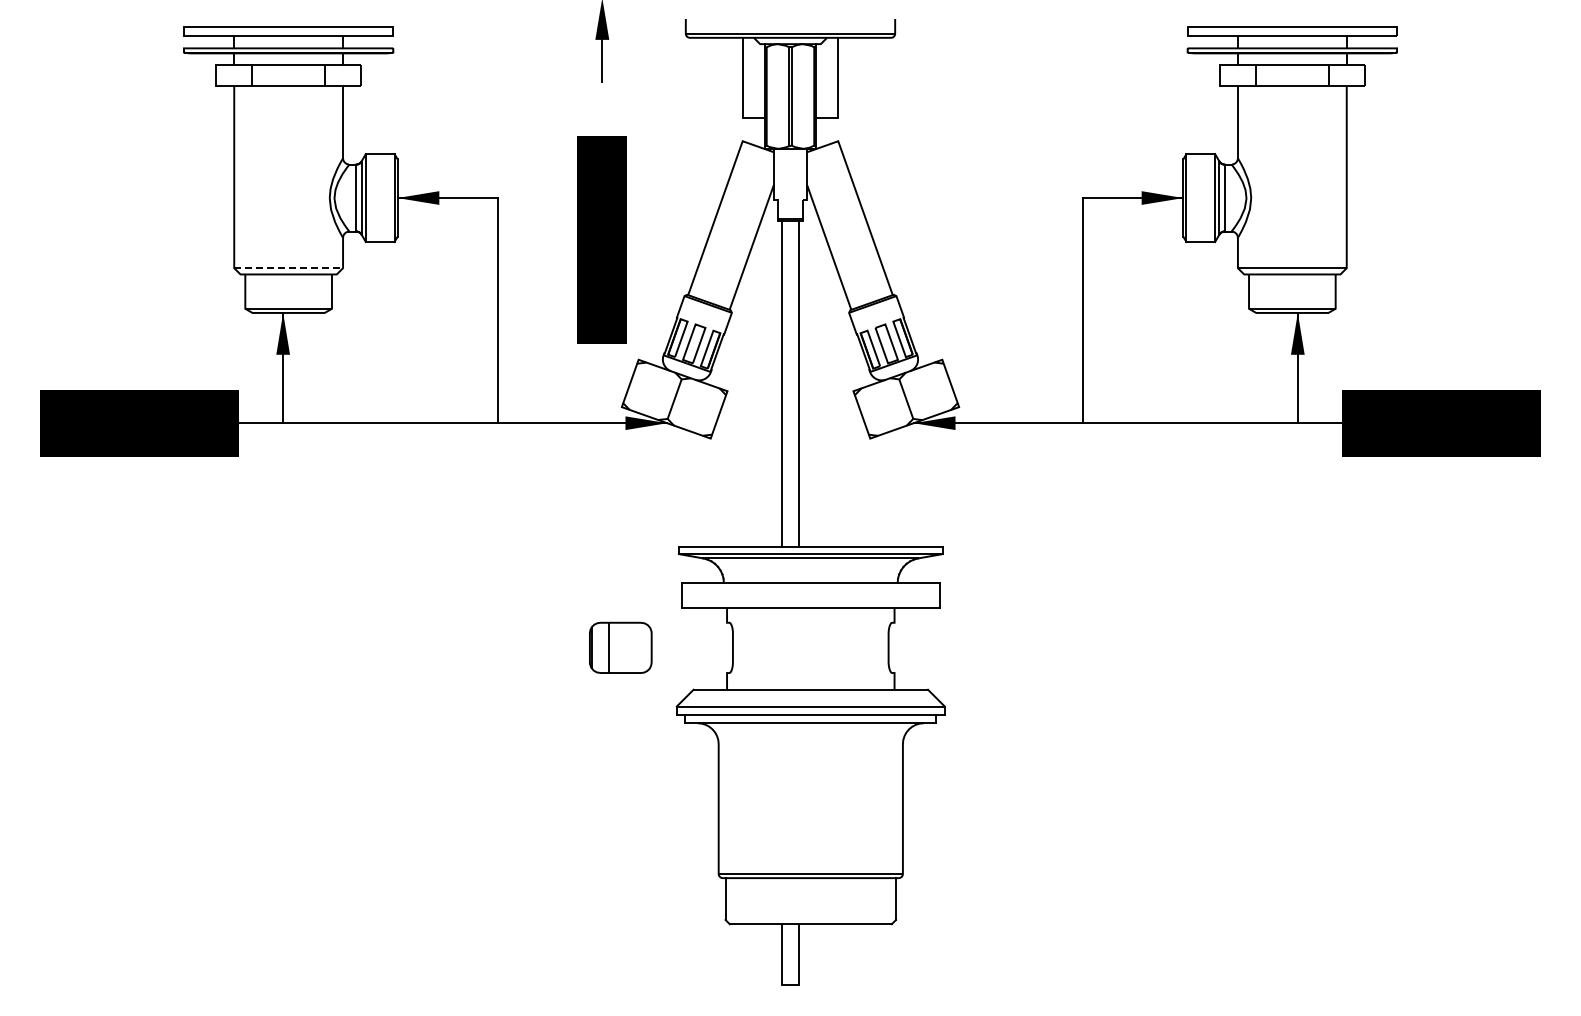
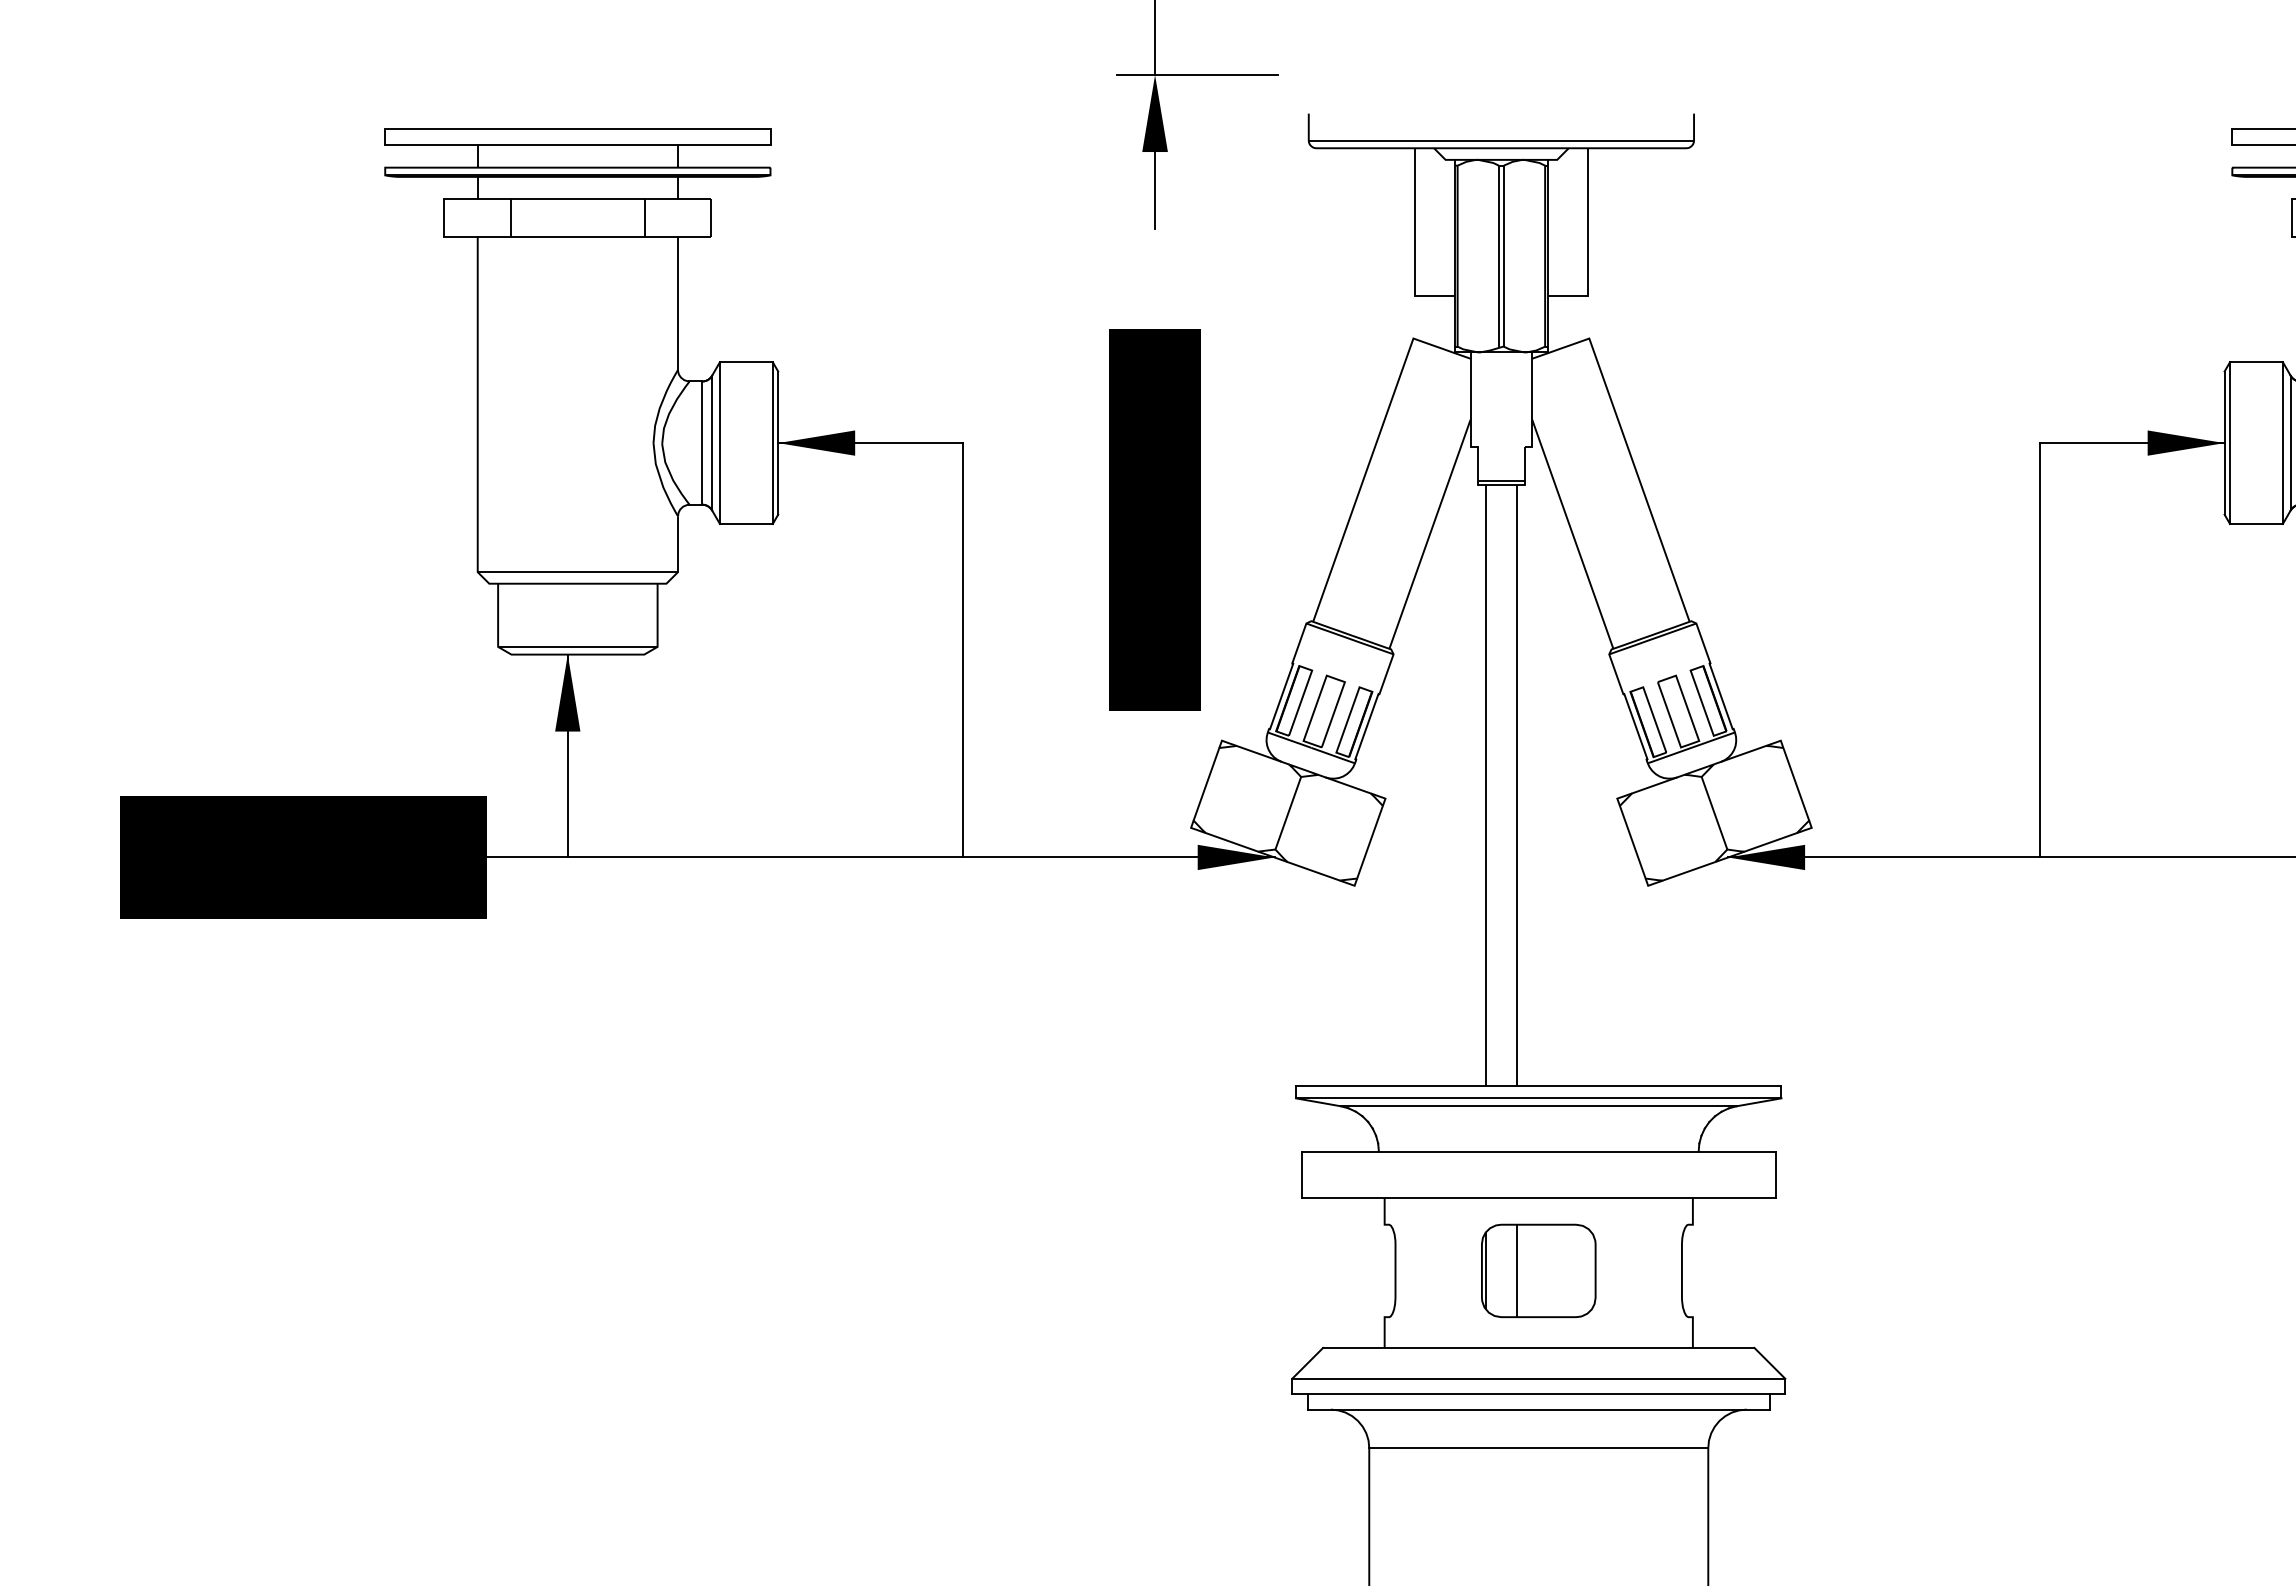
line: (289, 268) -> (579, 572), dashed -> solid
part: (620, 647) -> (1538, 1270), moved
line: (810, 744) -> (1538, 1448), added

